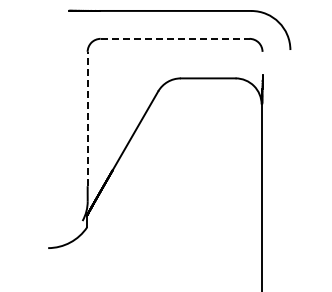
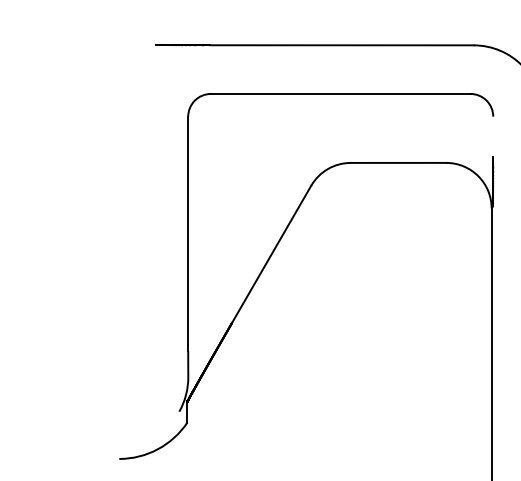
line: (175, 38) -> (341, 93), dashed -> solid
line: (87, 118) -> (187, 232), dashed -> solid

